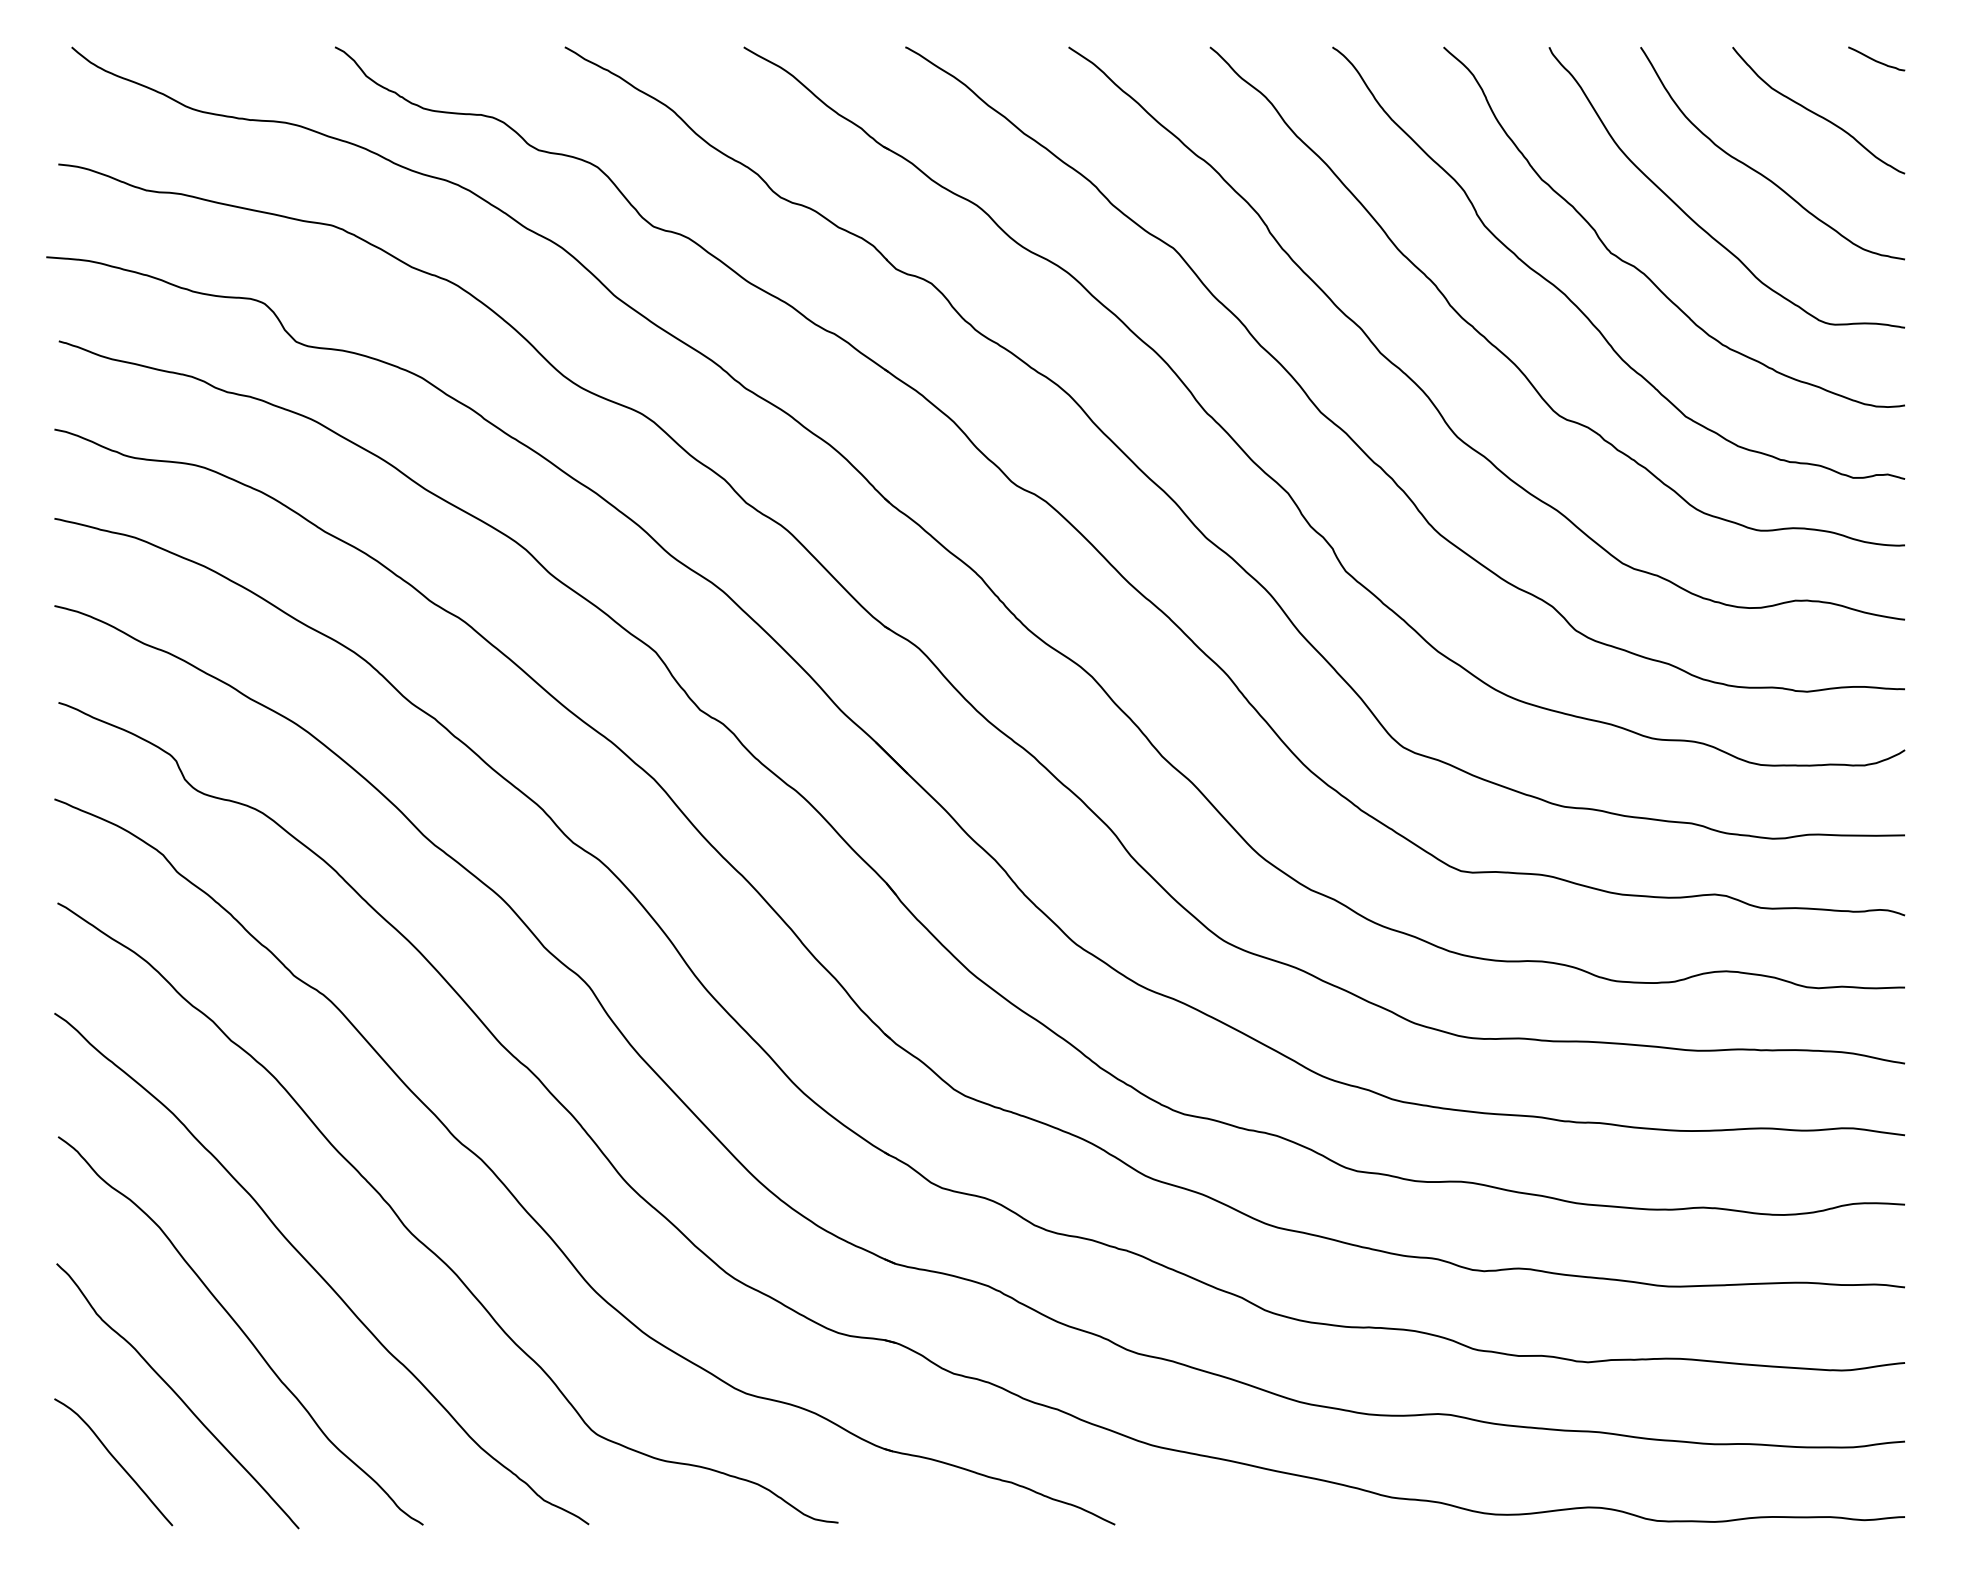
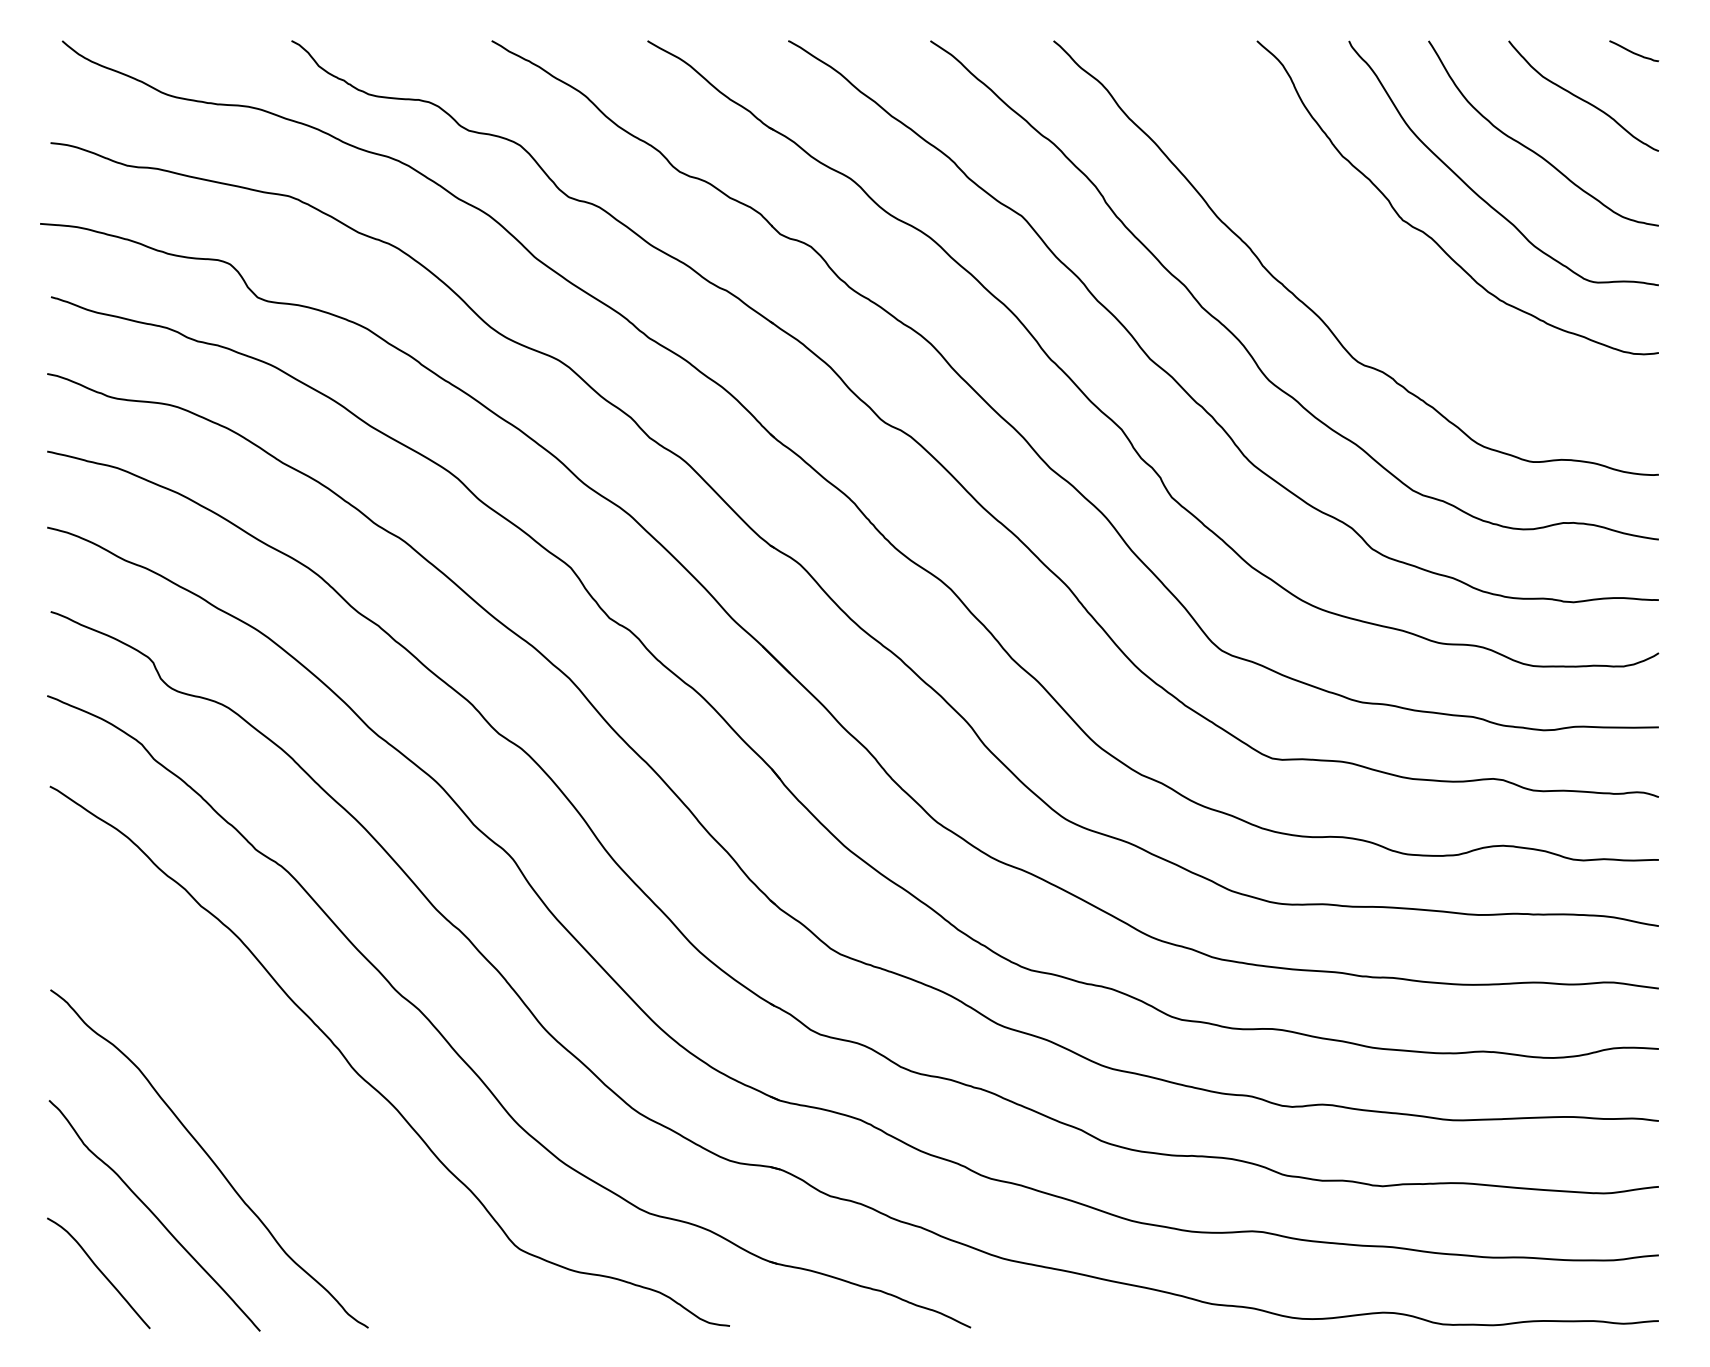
curve: (1576, 304) -> (1372, 265), removed
curve: (317, 1271) -> (276, 1107), removed

